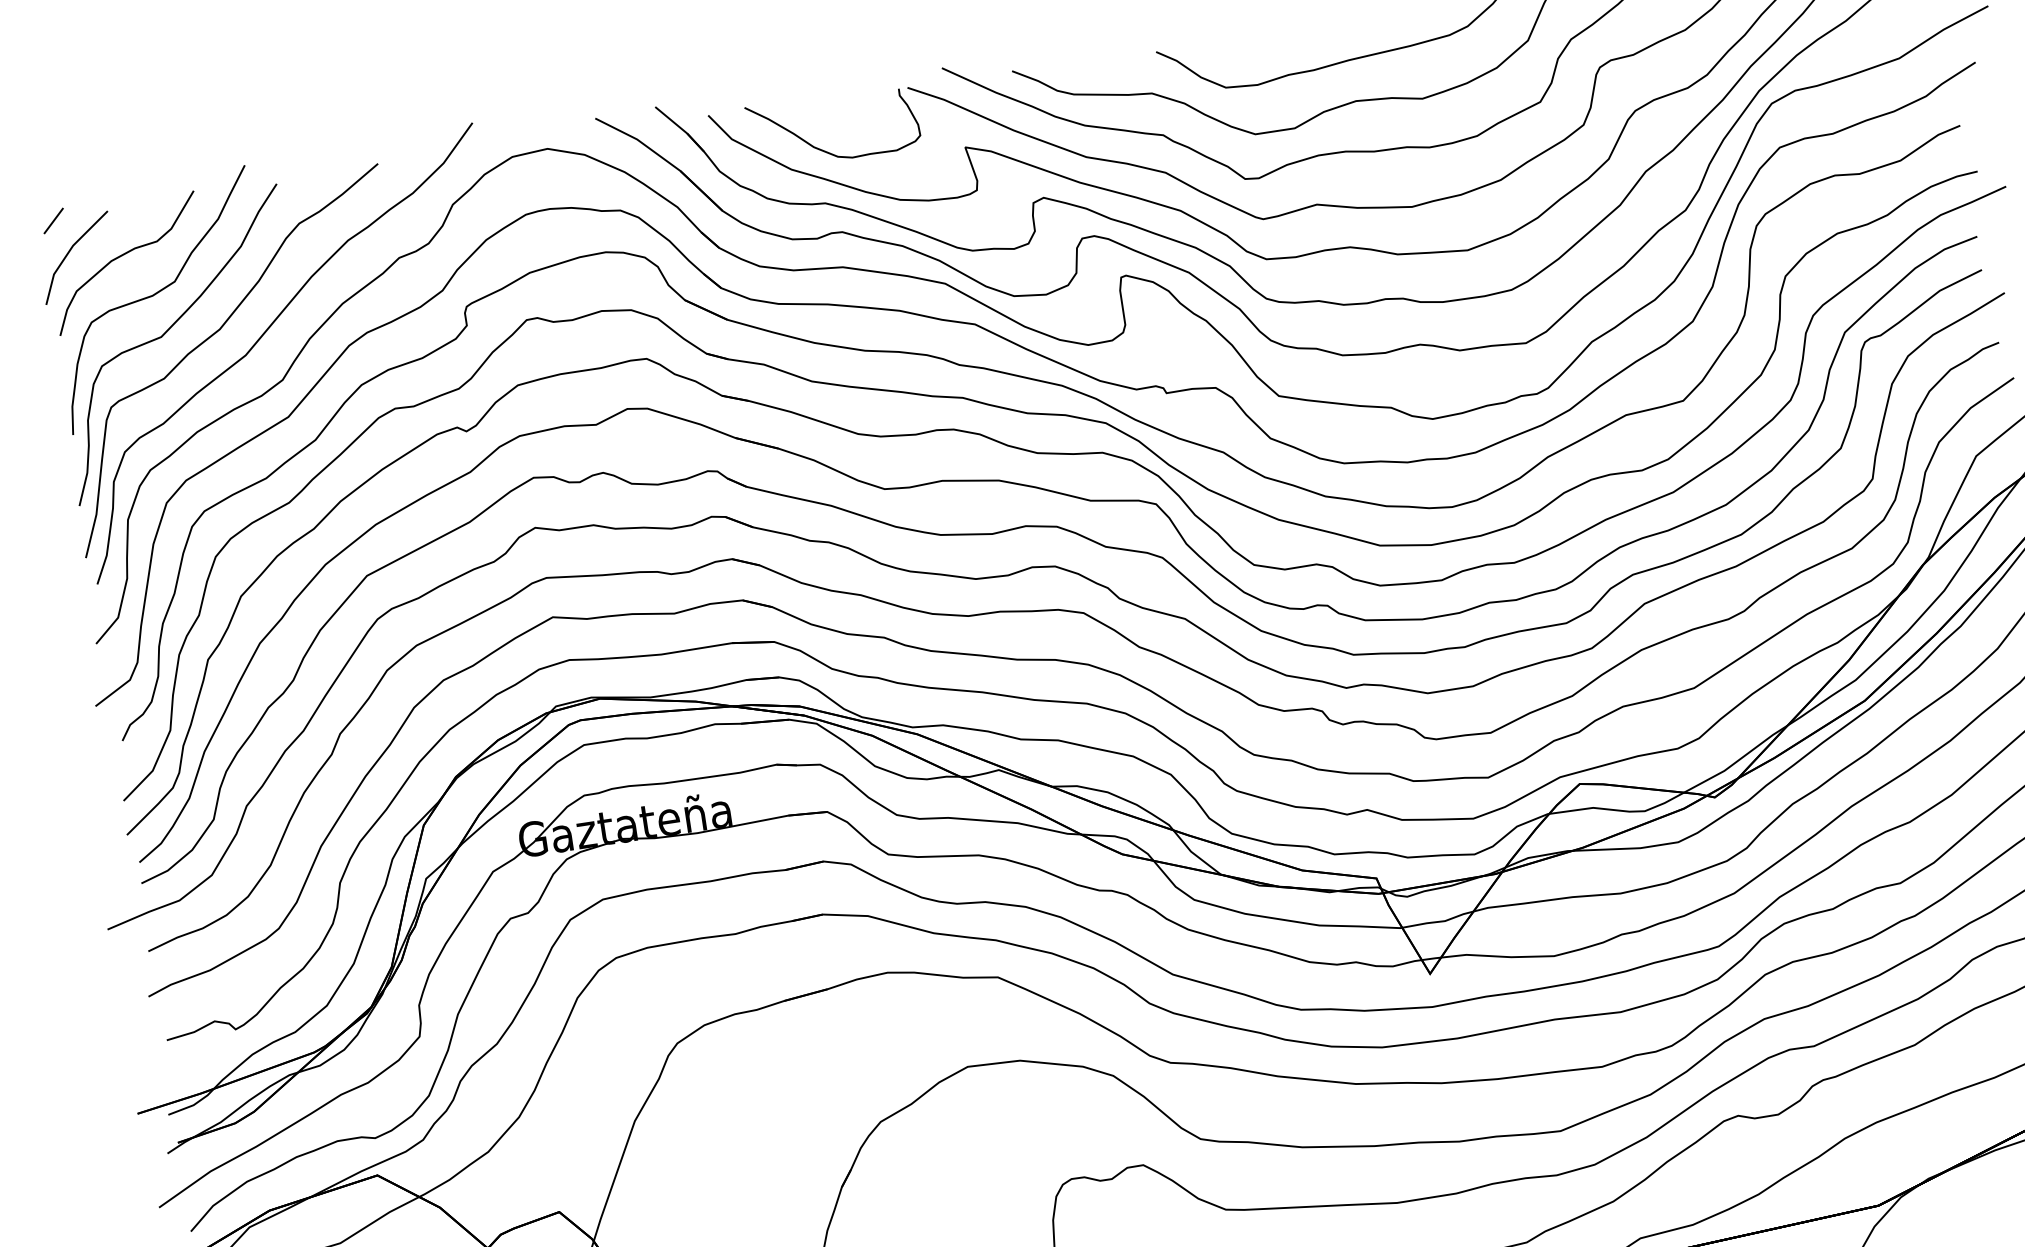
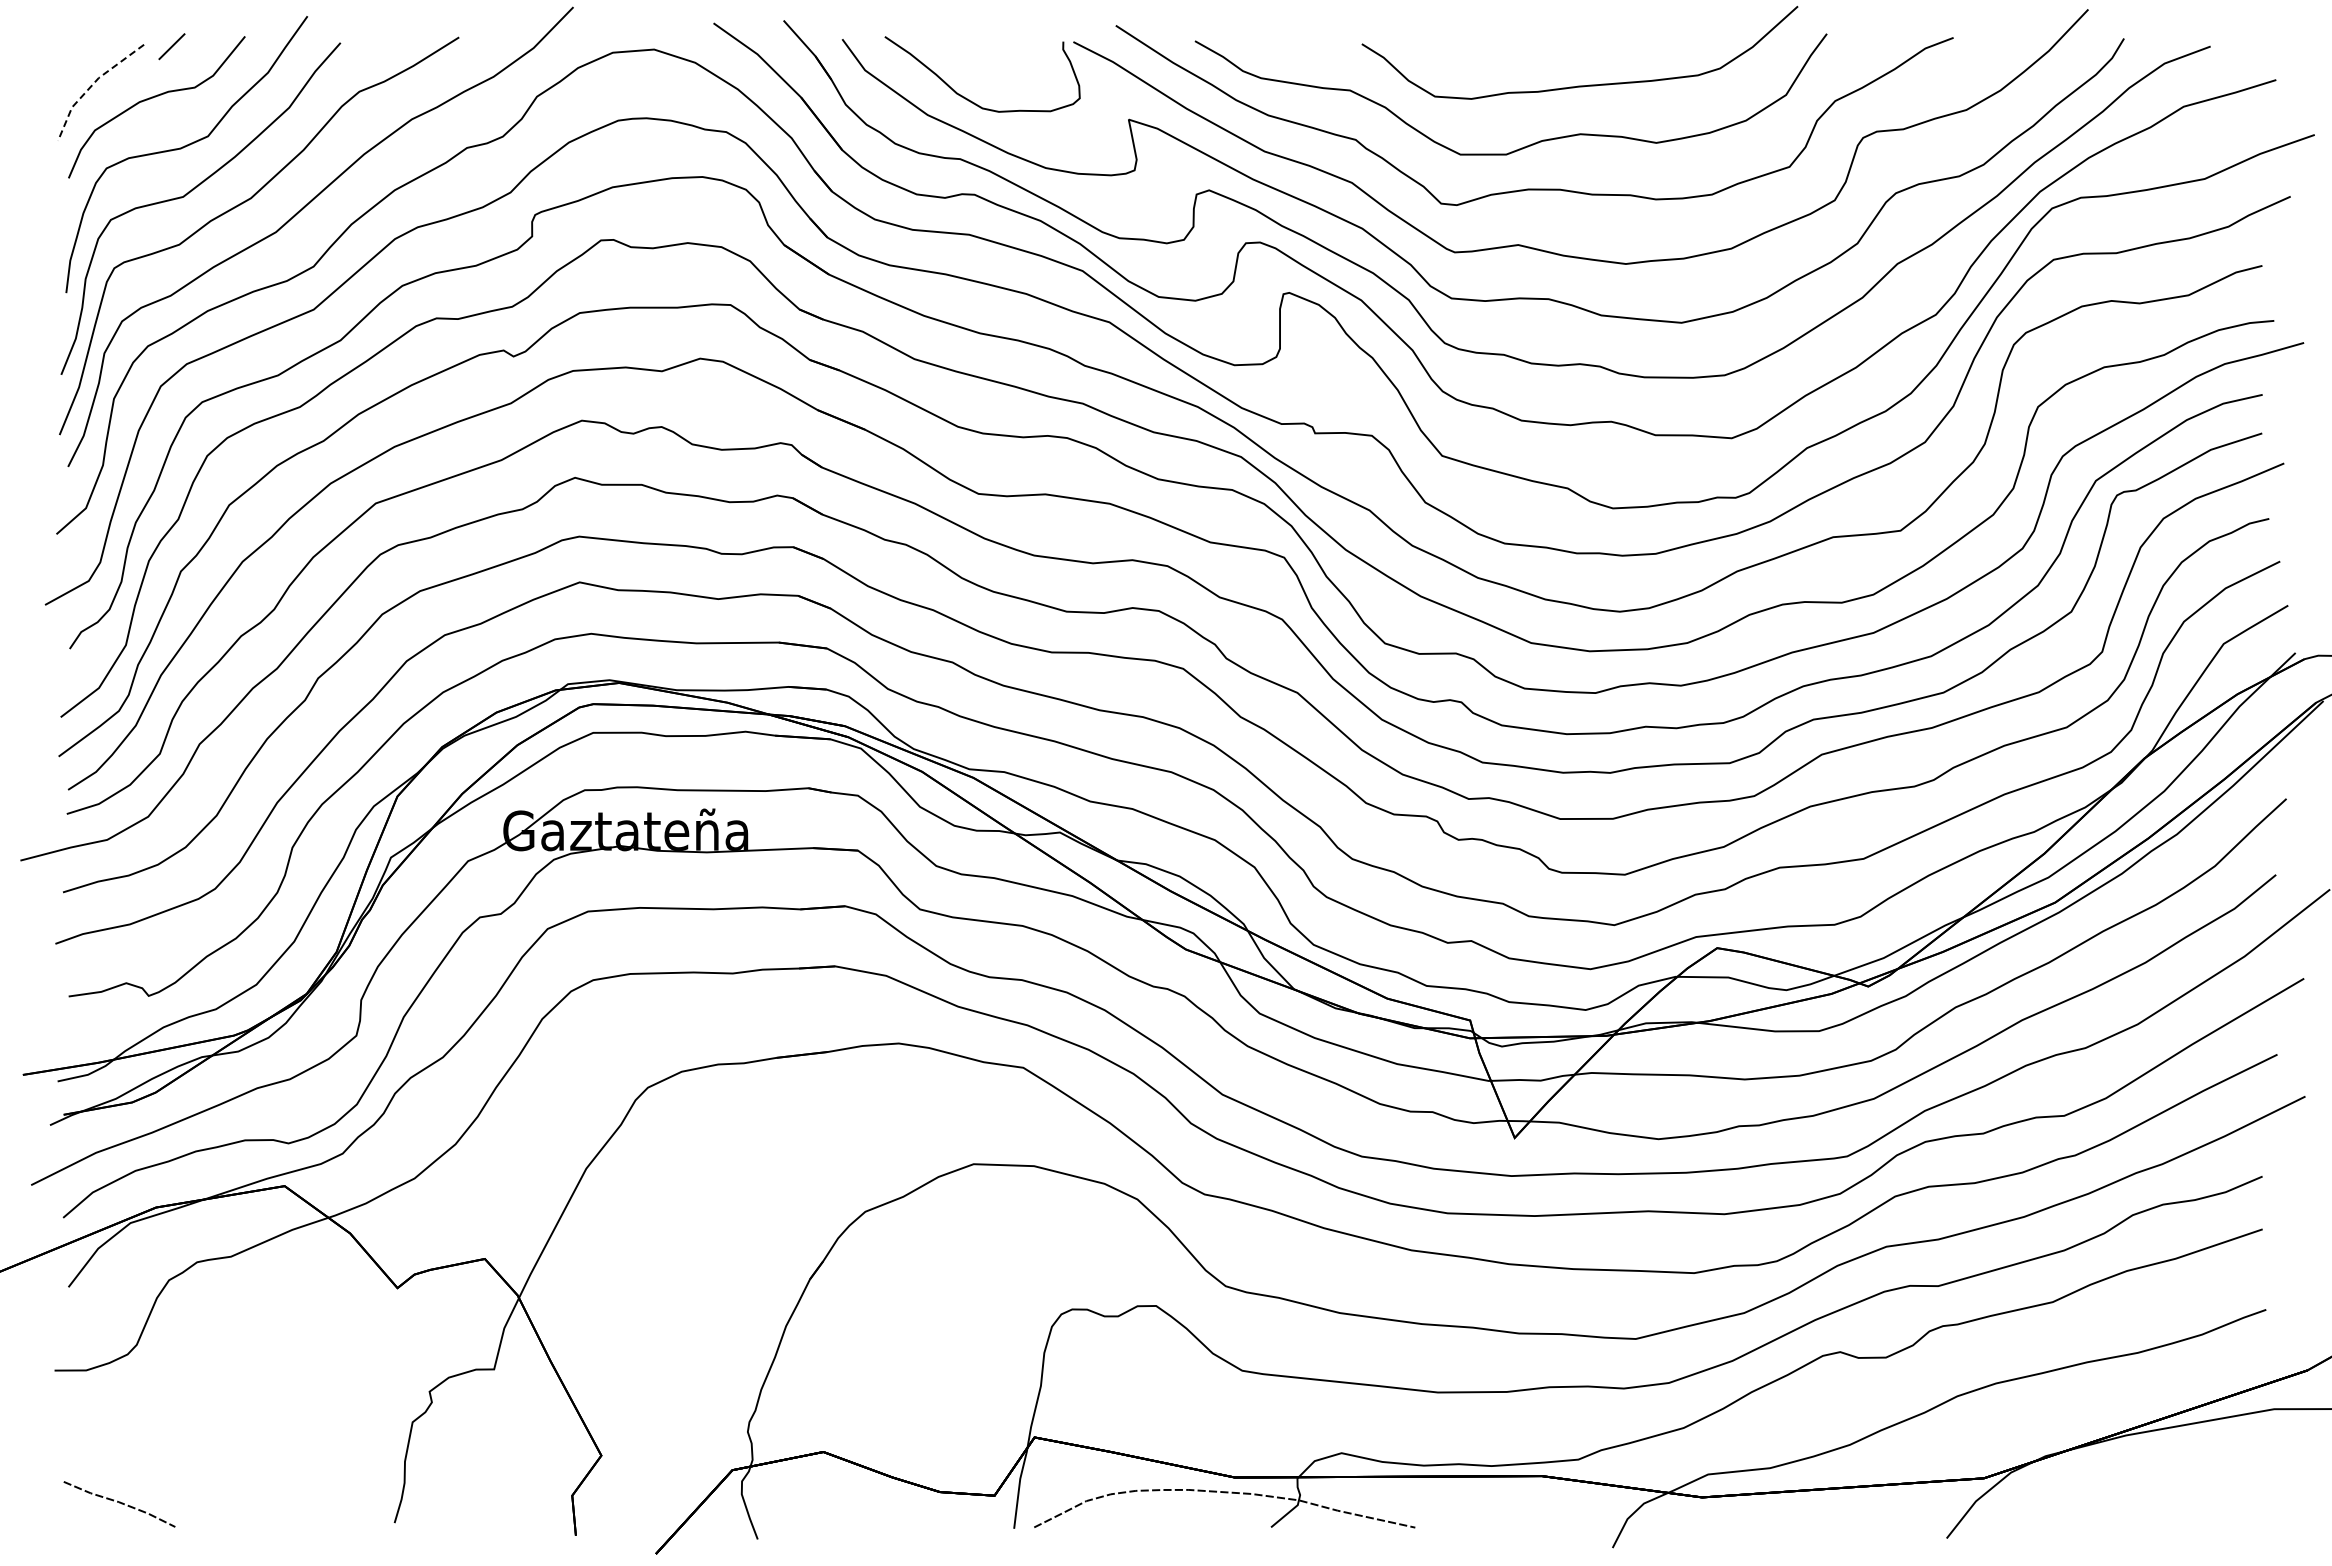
line: (53, 220) -> (171, 46), moved
line: (68, 252) -> (92, 85), solid -> dashed

